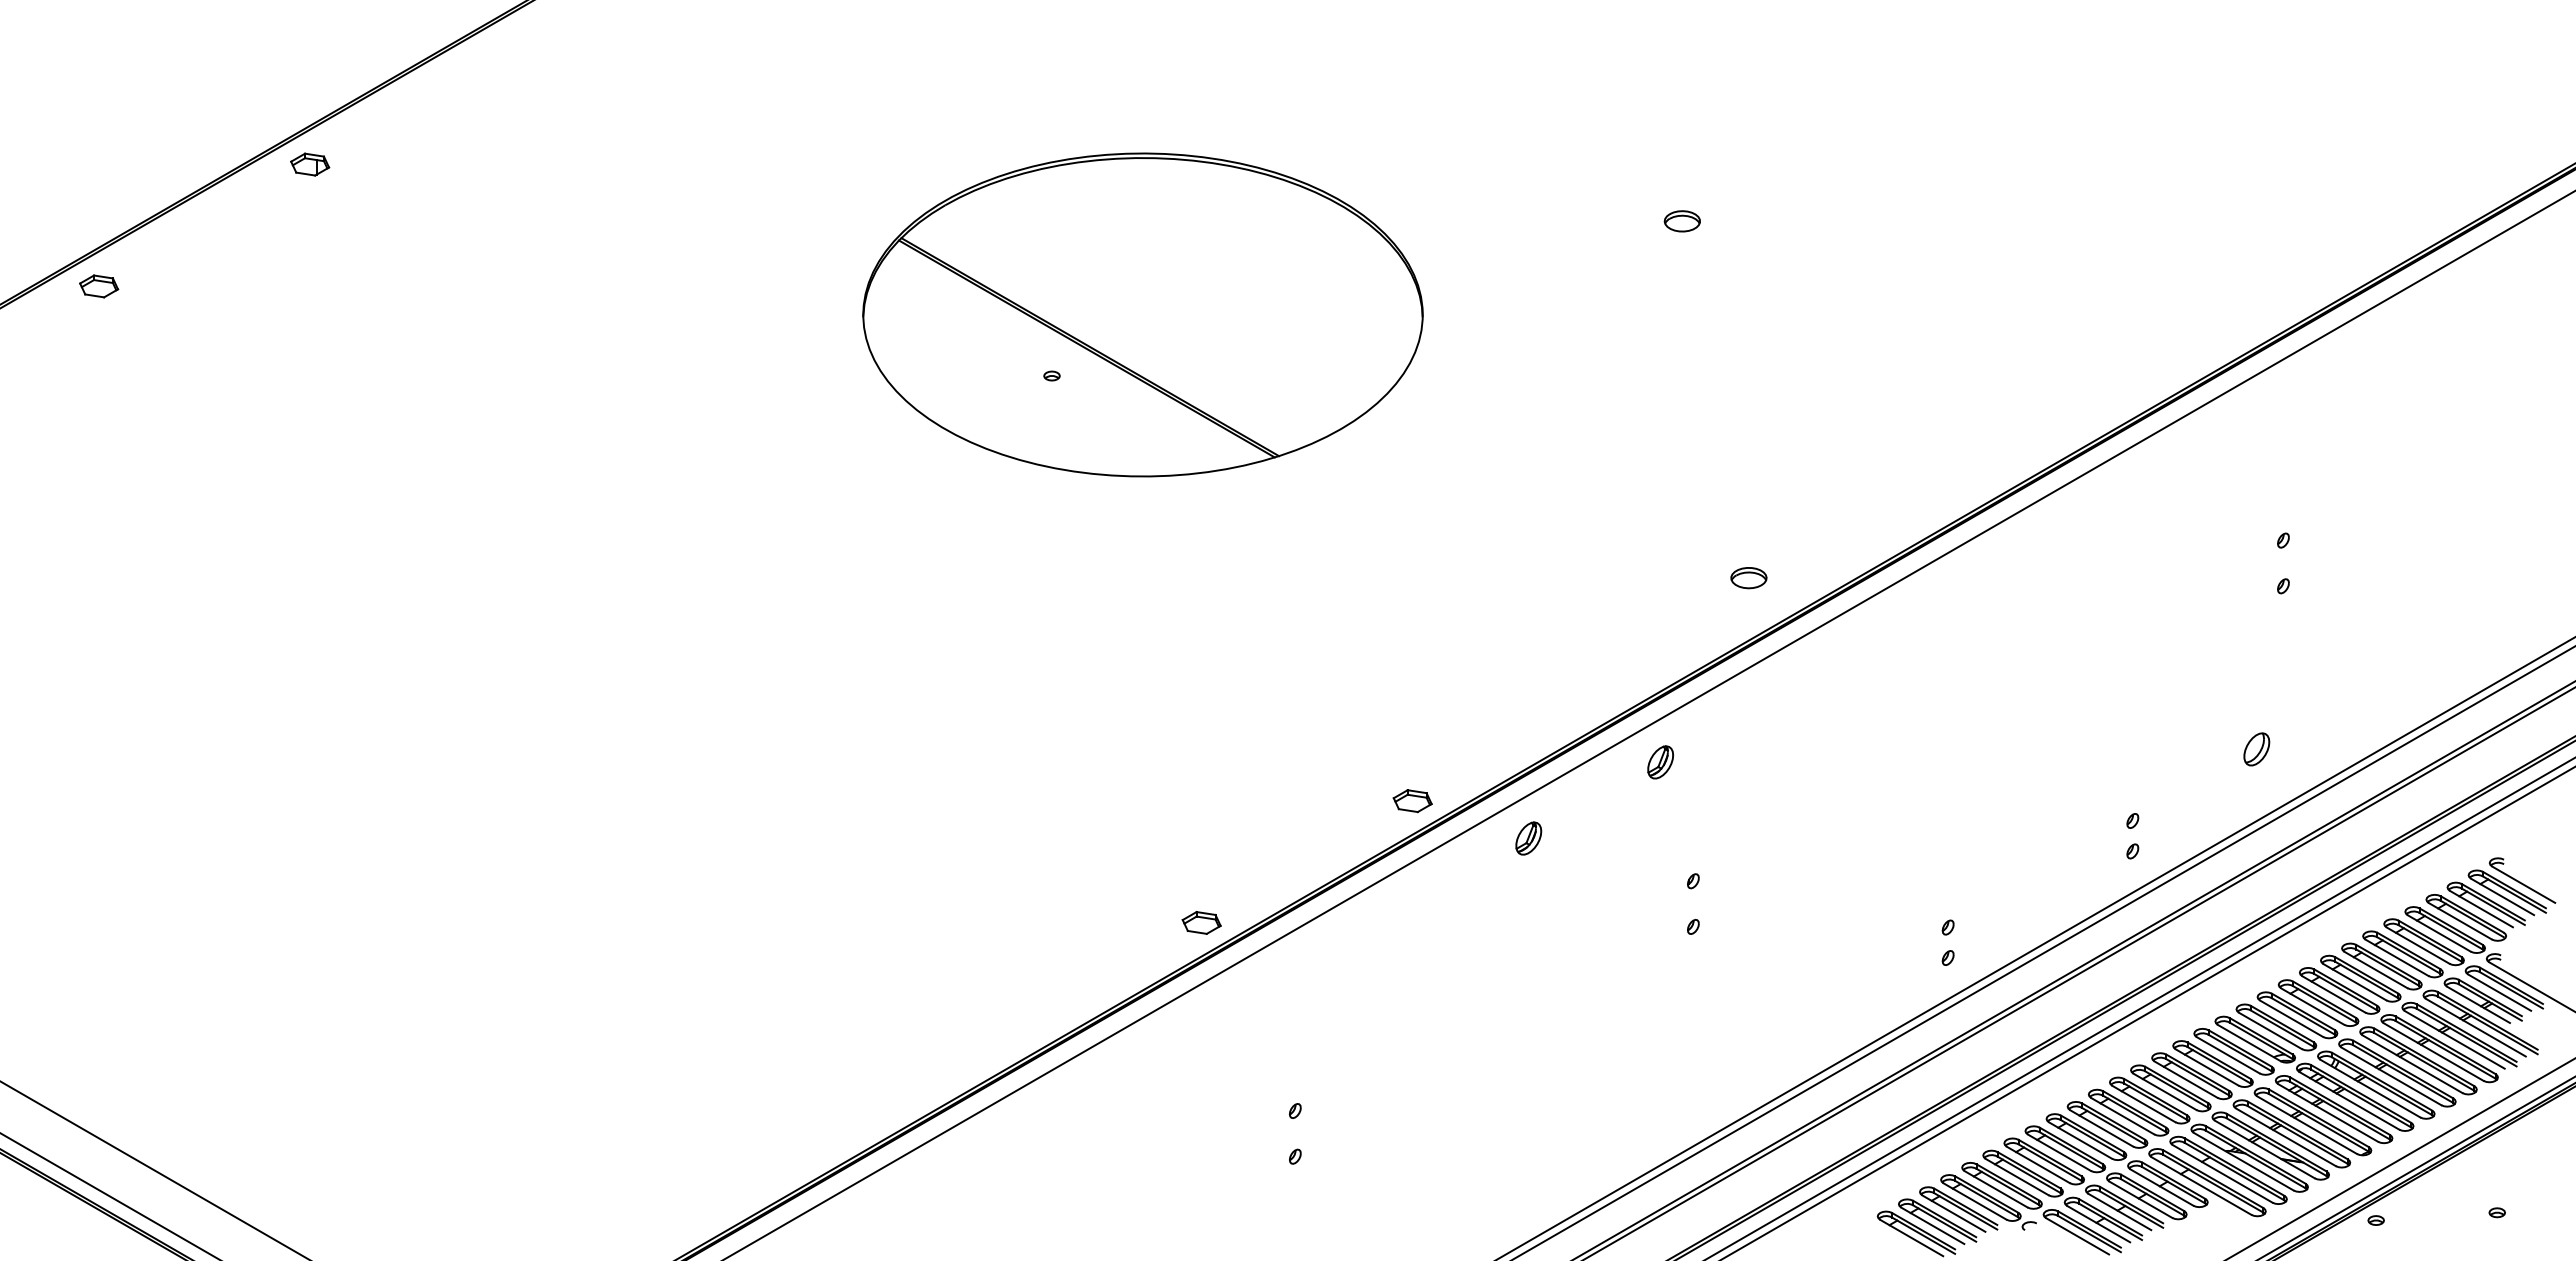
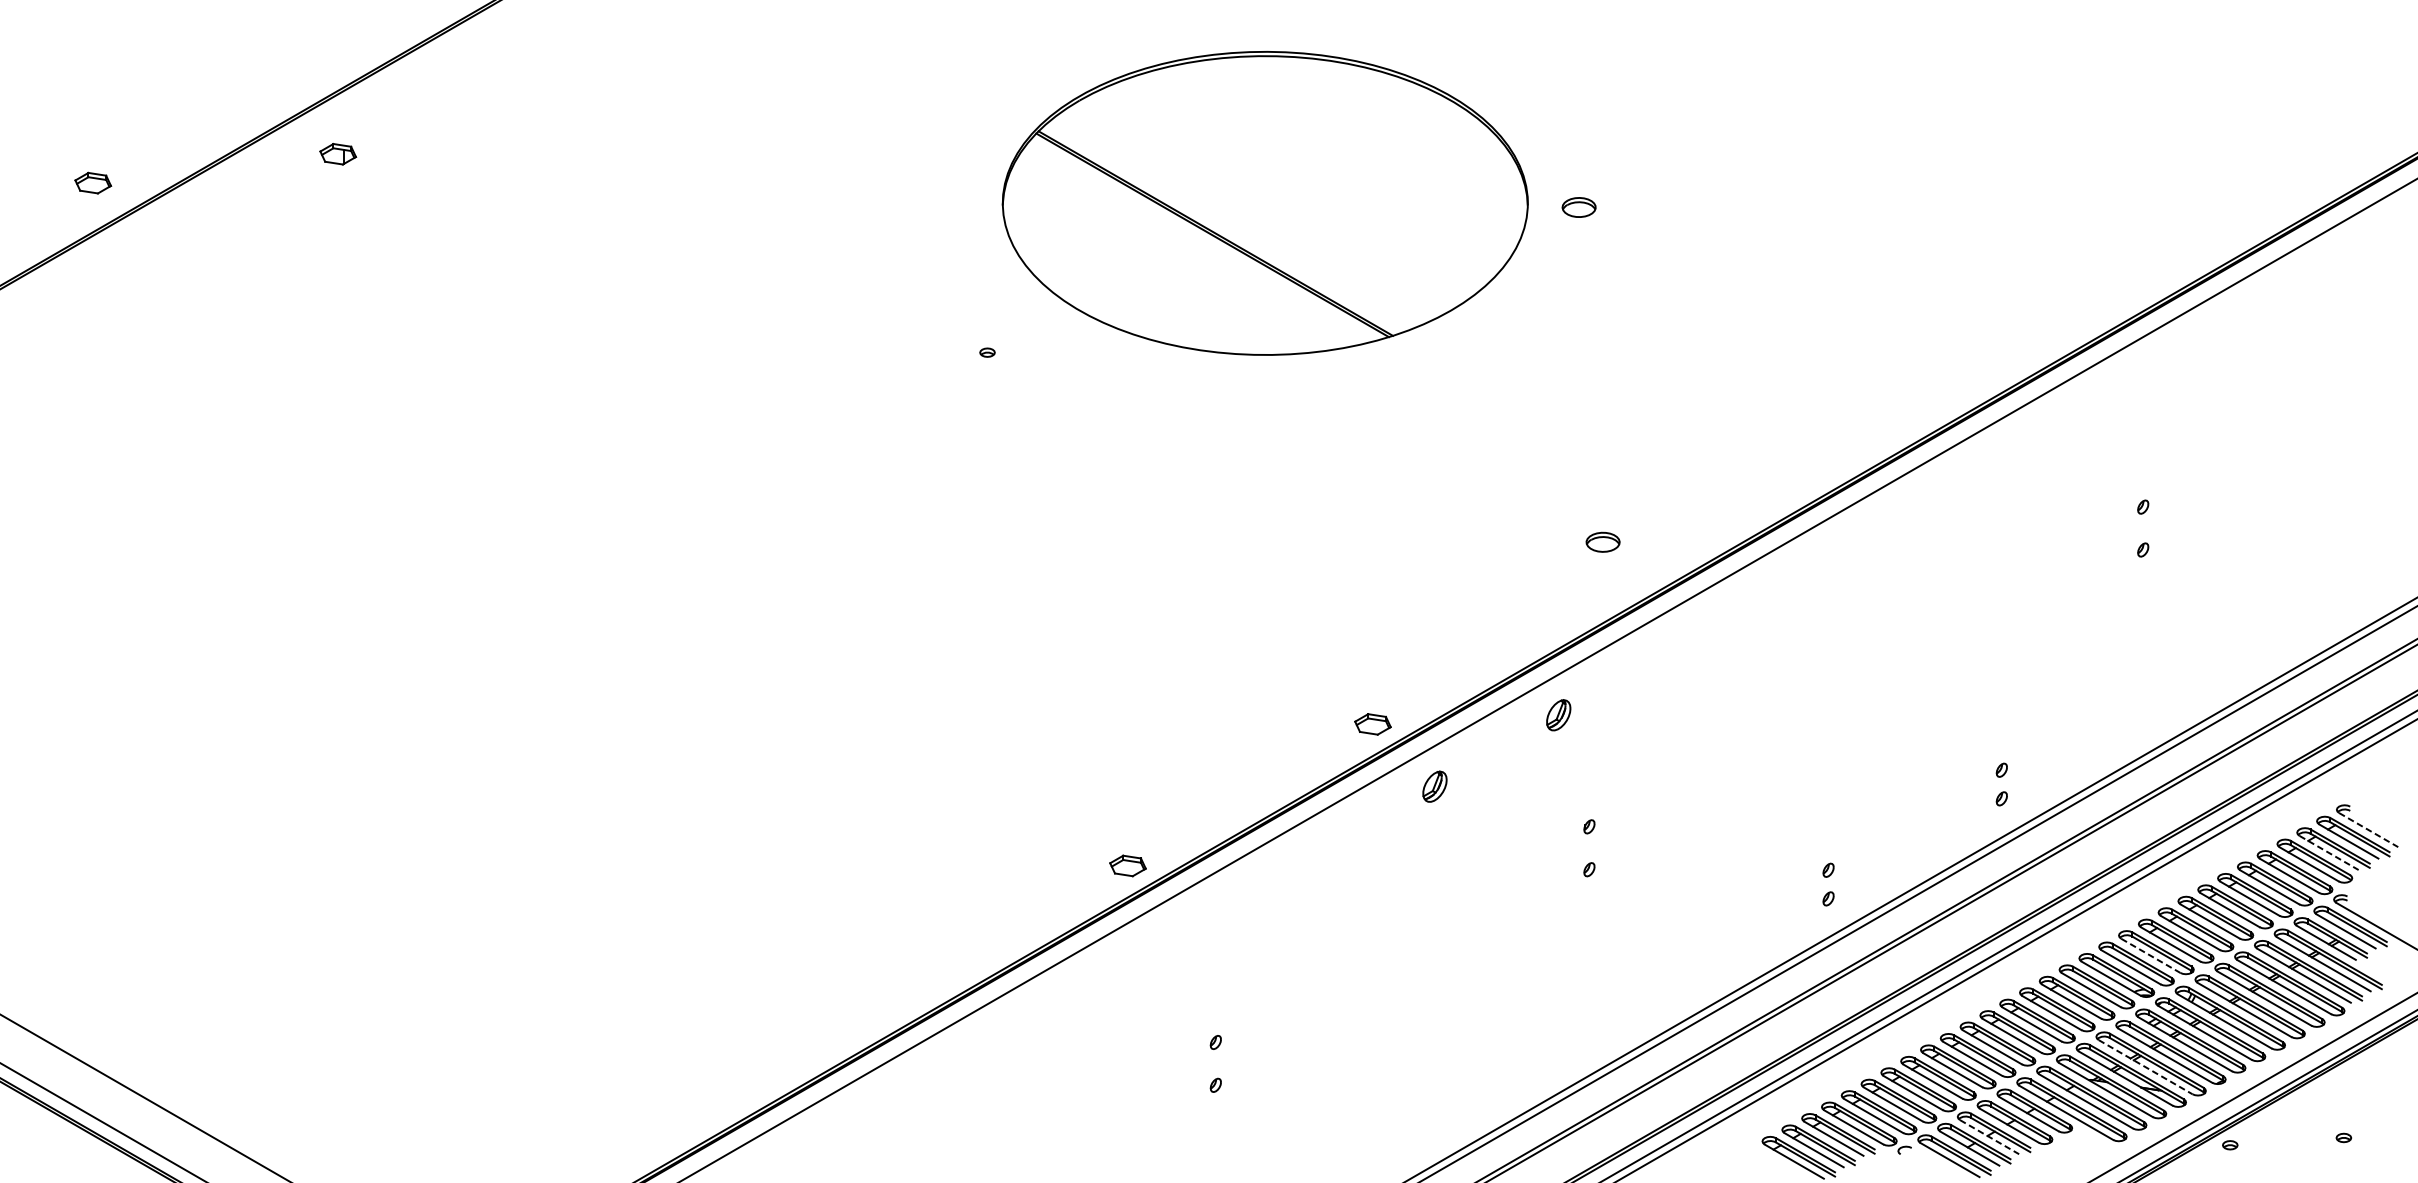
part: (310, 164) -> (338, 154), moved
part: (99, 286) -> (93, 183), moved
part: (1142, 314) -> (1264, 202), moved
part: (1748, 578) -> (1602, 542), moved
part: (2256, 749) -> (2117, 703), removed
part: (1412, 801) -> (1372, 724), moved
line: (2524, 884) -> (2369, 829), solid -> dashed
line: (2481, 909) -> (2329, 853), solid -> dashed
line: (2291, 1018) -> (2150, 955), solid -> dashed
line: (2285, 1137) -> (2145, 1067), solid -> dashed
line: (2120, 1212) -> (1990, 1137), solid -> dashed

